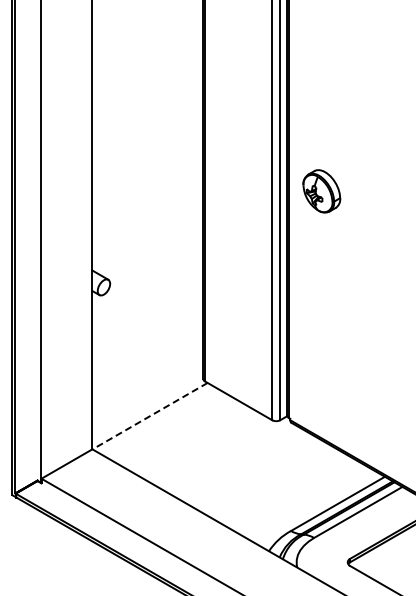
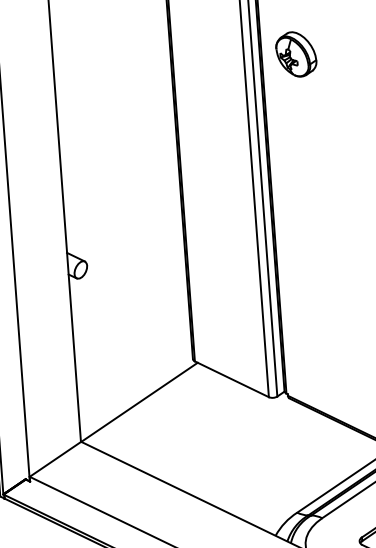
part: (321, 191) -> (296, 54), moved
line: (149, 416) -> (138, 402), dashed -> solid

